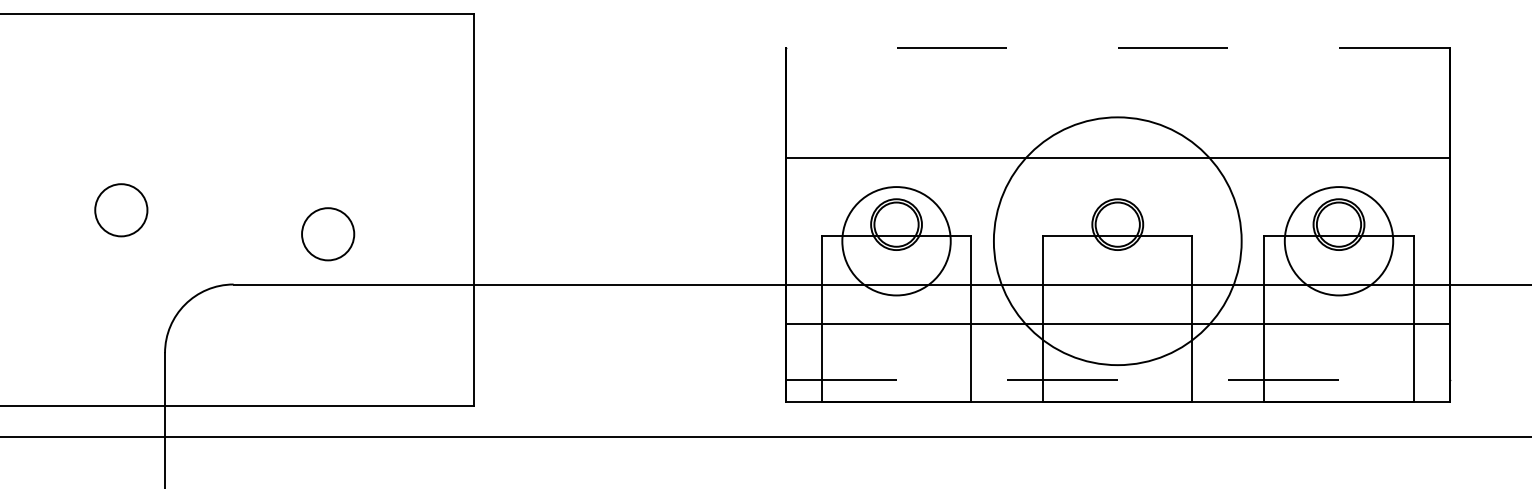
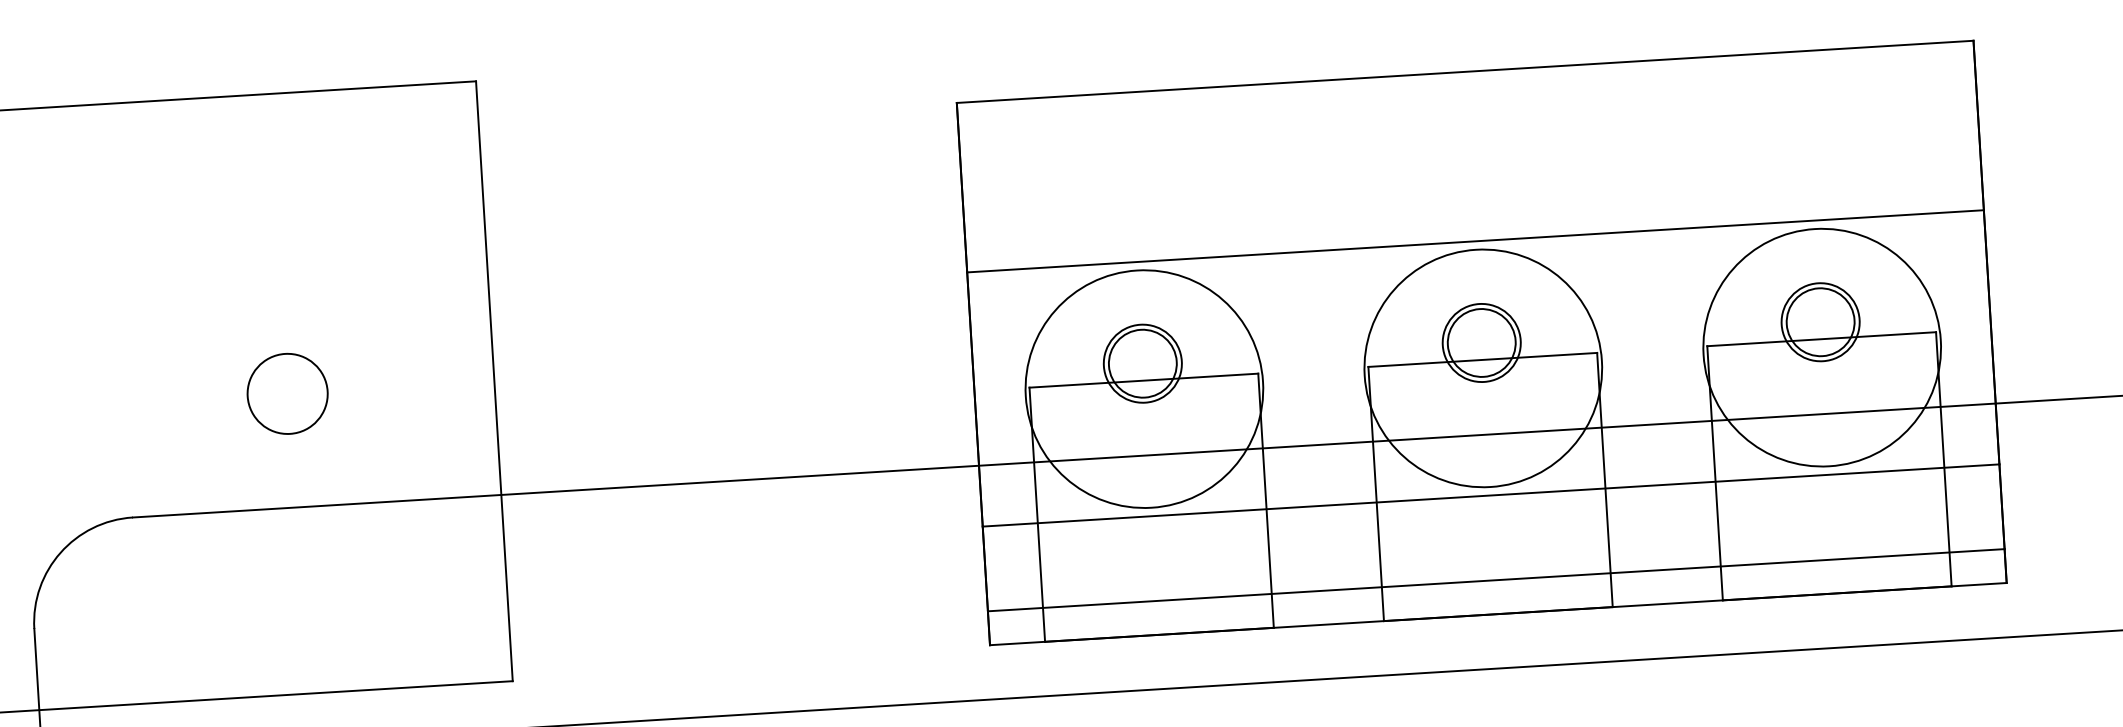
line: (1117, 47) -> (1464, 71), dashed -> solid
circle: (328, 234) -> (288, 394), moved
circle: (896, 240) -> (1144, 387), size x1.43
circle: (1117, 240) -> (1482, 367), size x0.62
circle: (1338, 240) -> (1821, 346), size x1.43
line: (1117, 379) -> (1495, 580), dashed -> solid

